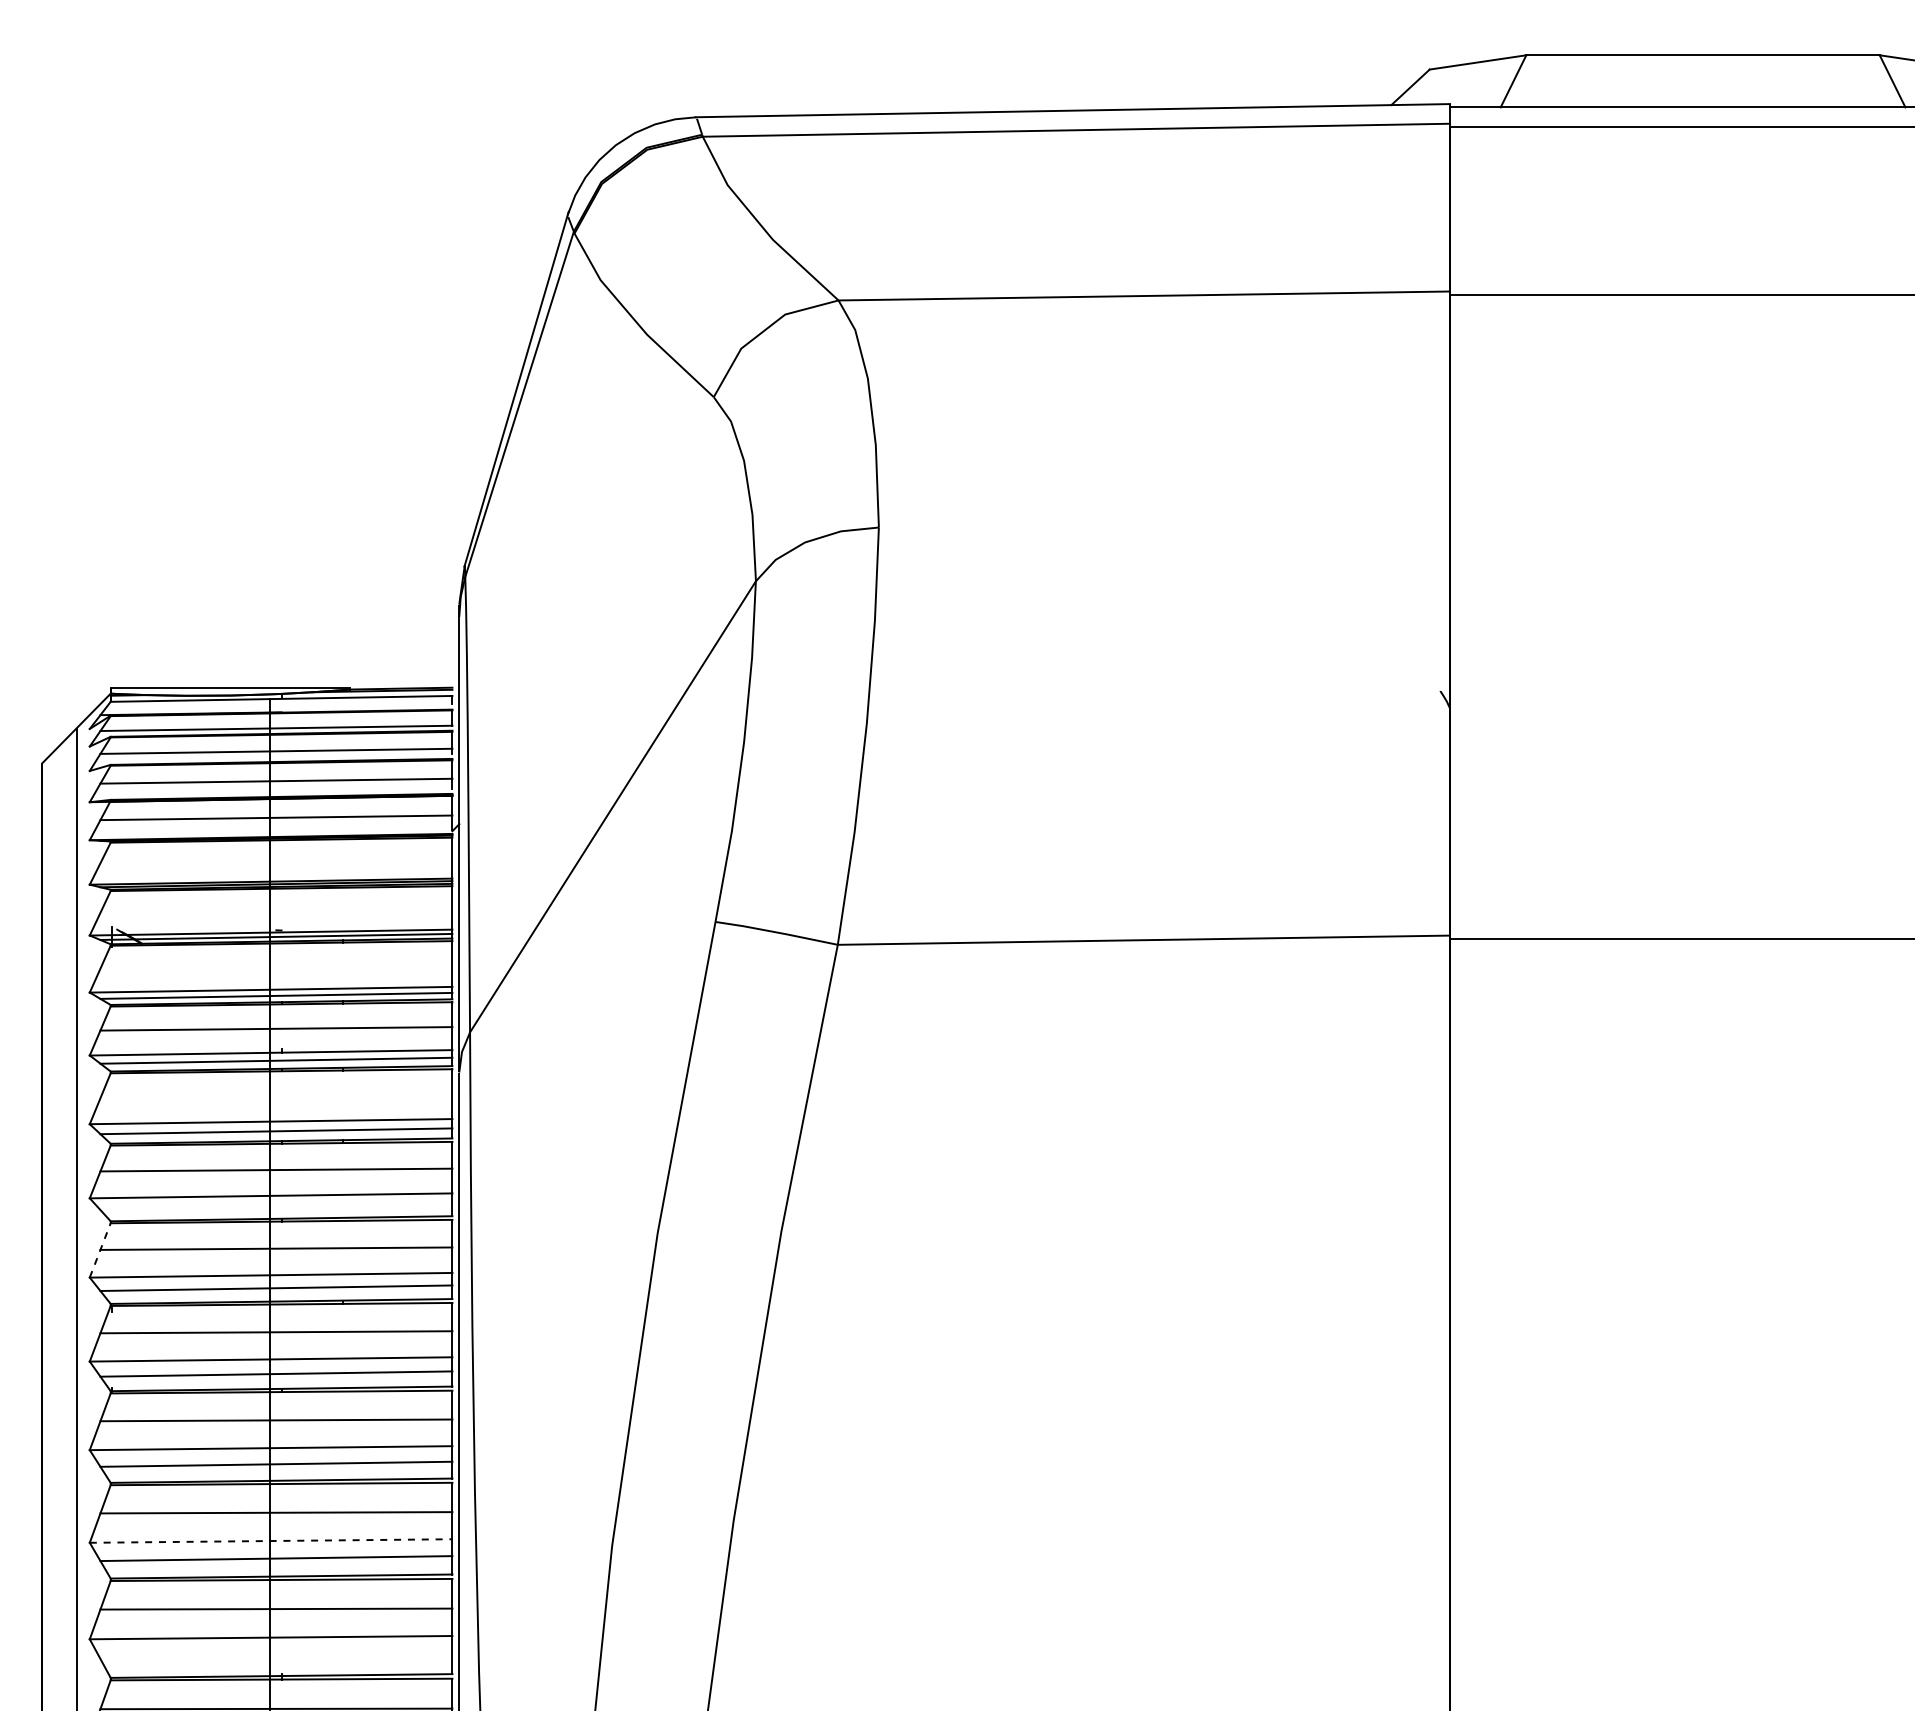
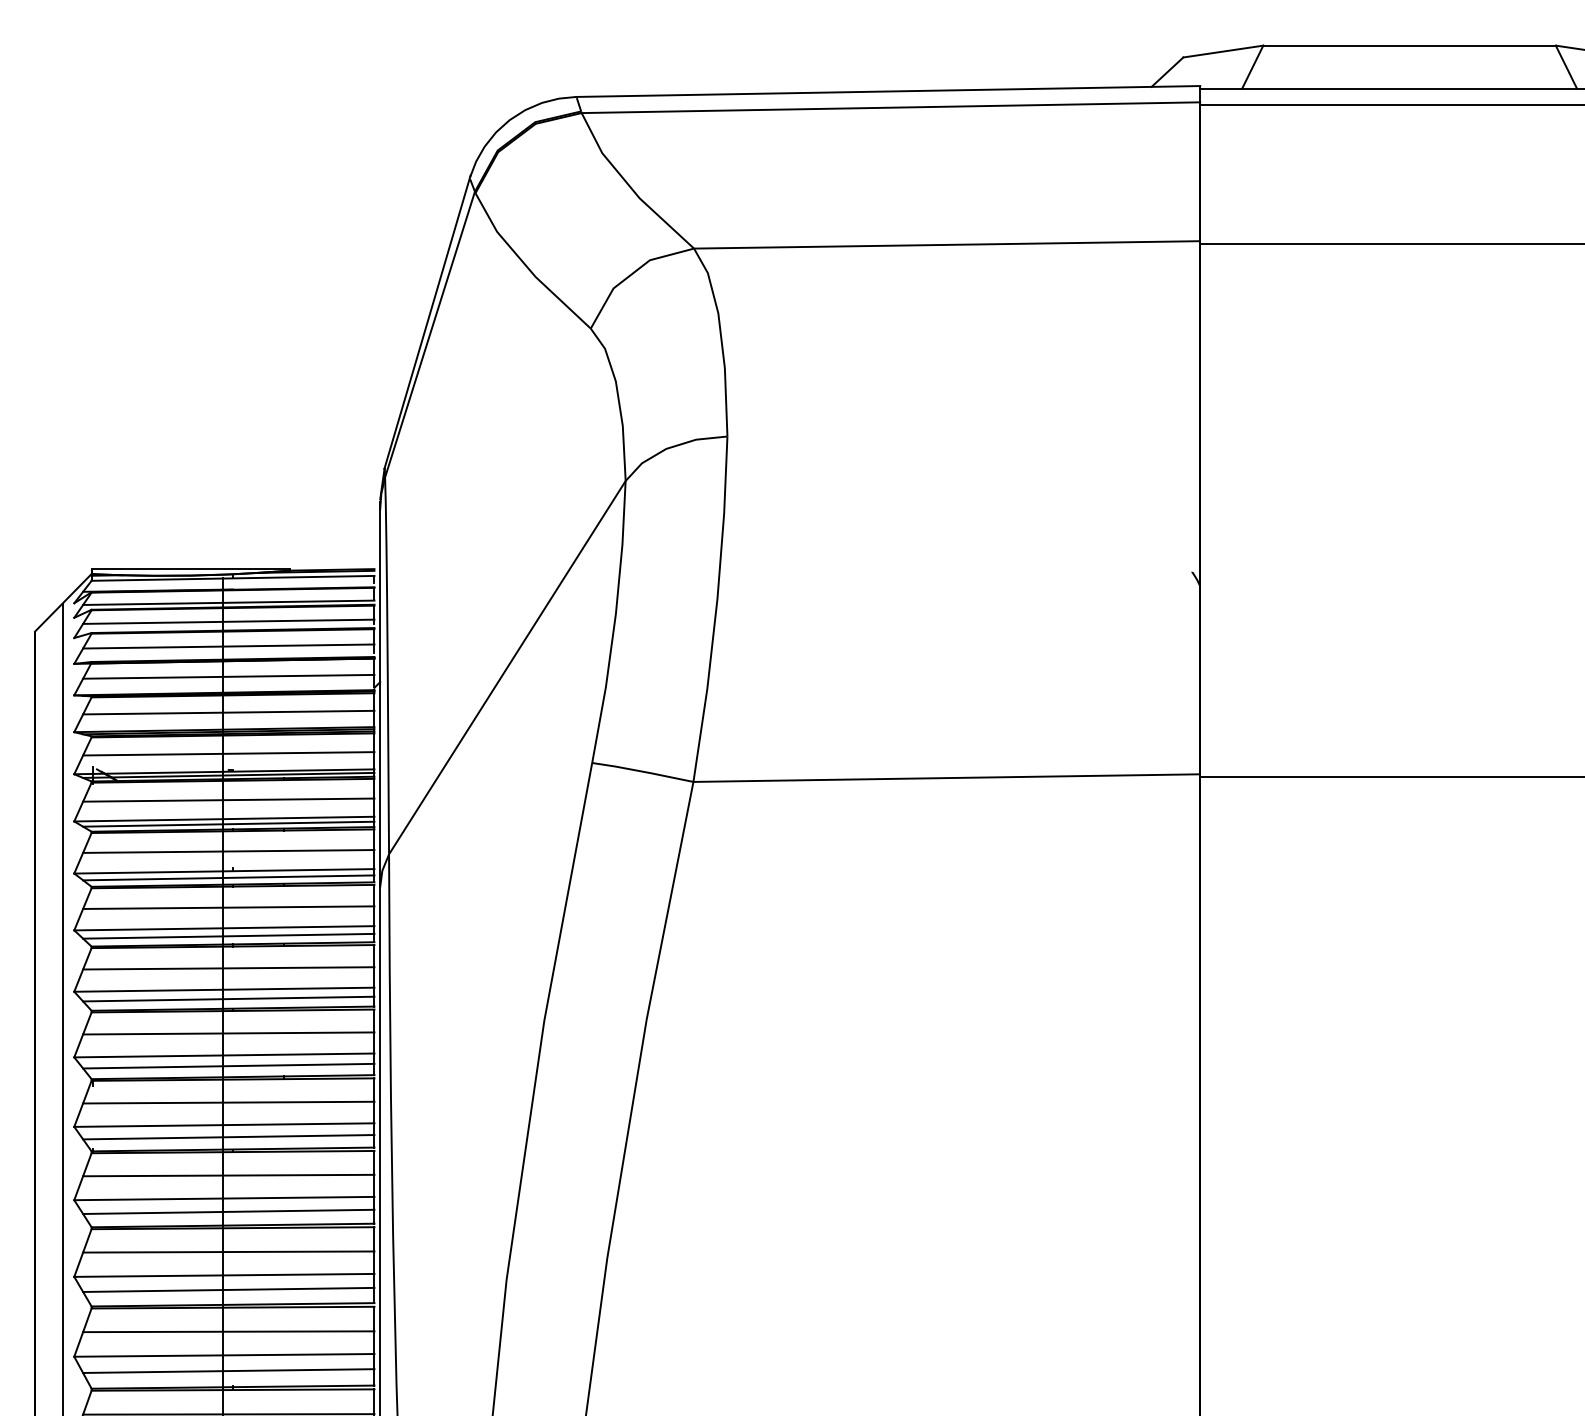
line: (276, 860) -> (228, 712), added
line: (276, 910) -> (228, 753), added
line: (276, 966) -> (228, 799), added
line: (276, 1096) -> (228, 907), added
line: (276, 1207) -> (228, 999), added
line: (100, 1249) -> (83, 1034), dashed -> solid
line: (271, 1541) -> (224, 1275), dashed -> solid
line: (276, 1656) -> (228, 1370), added

